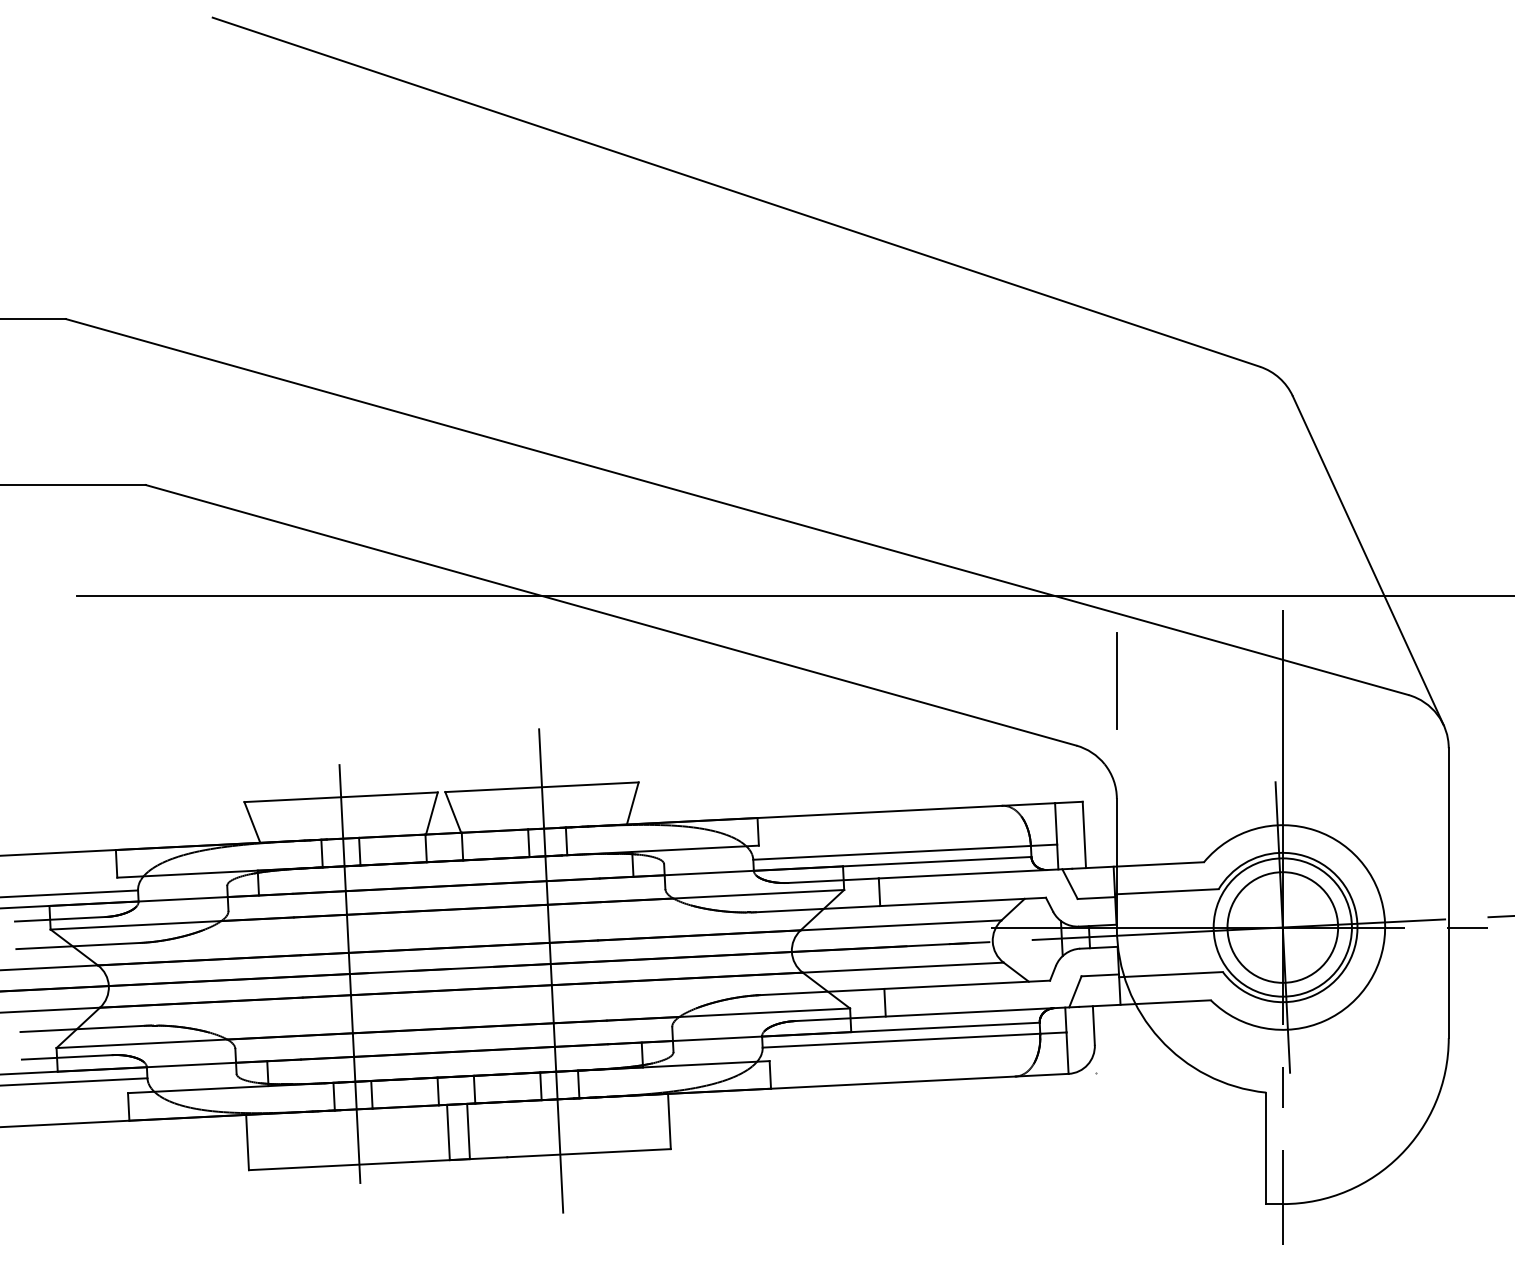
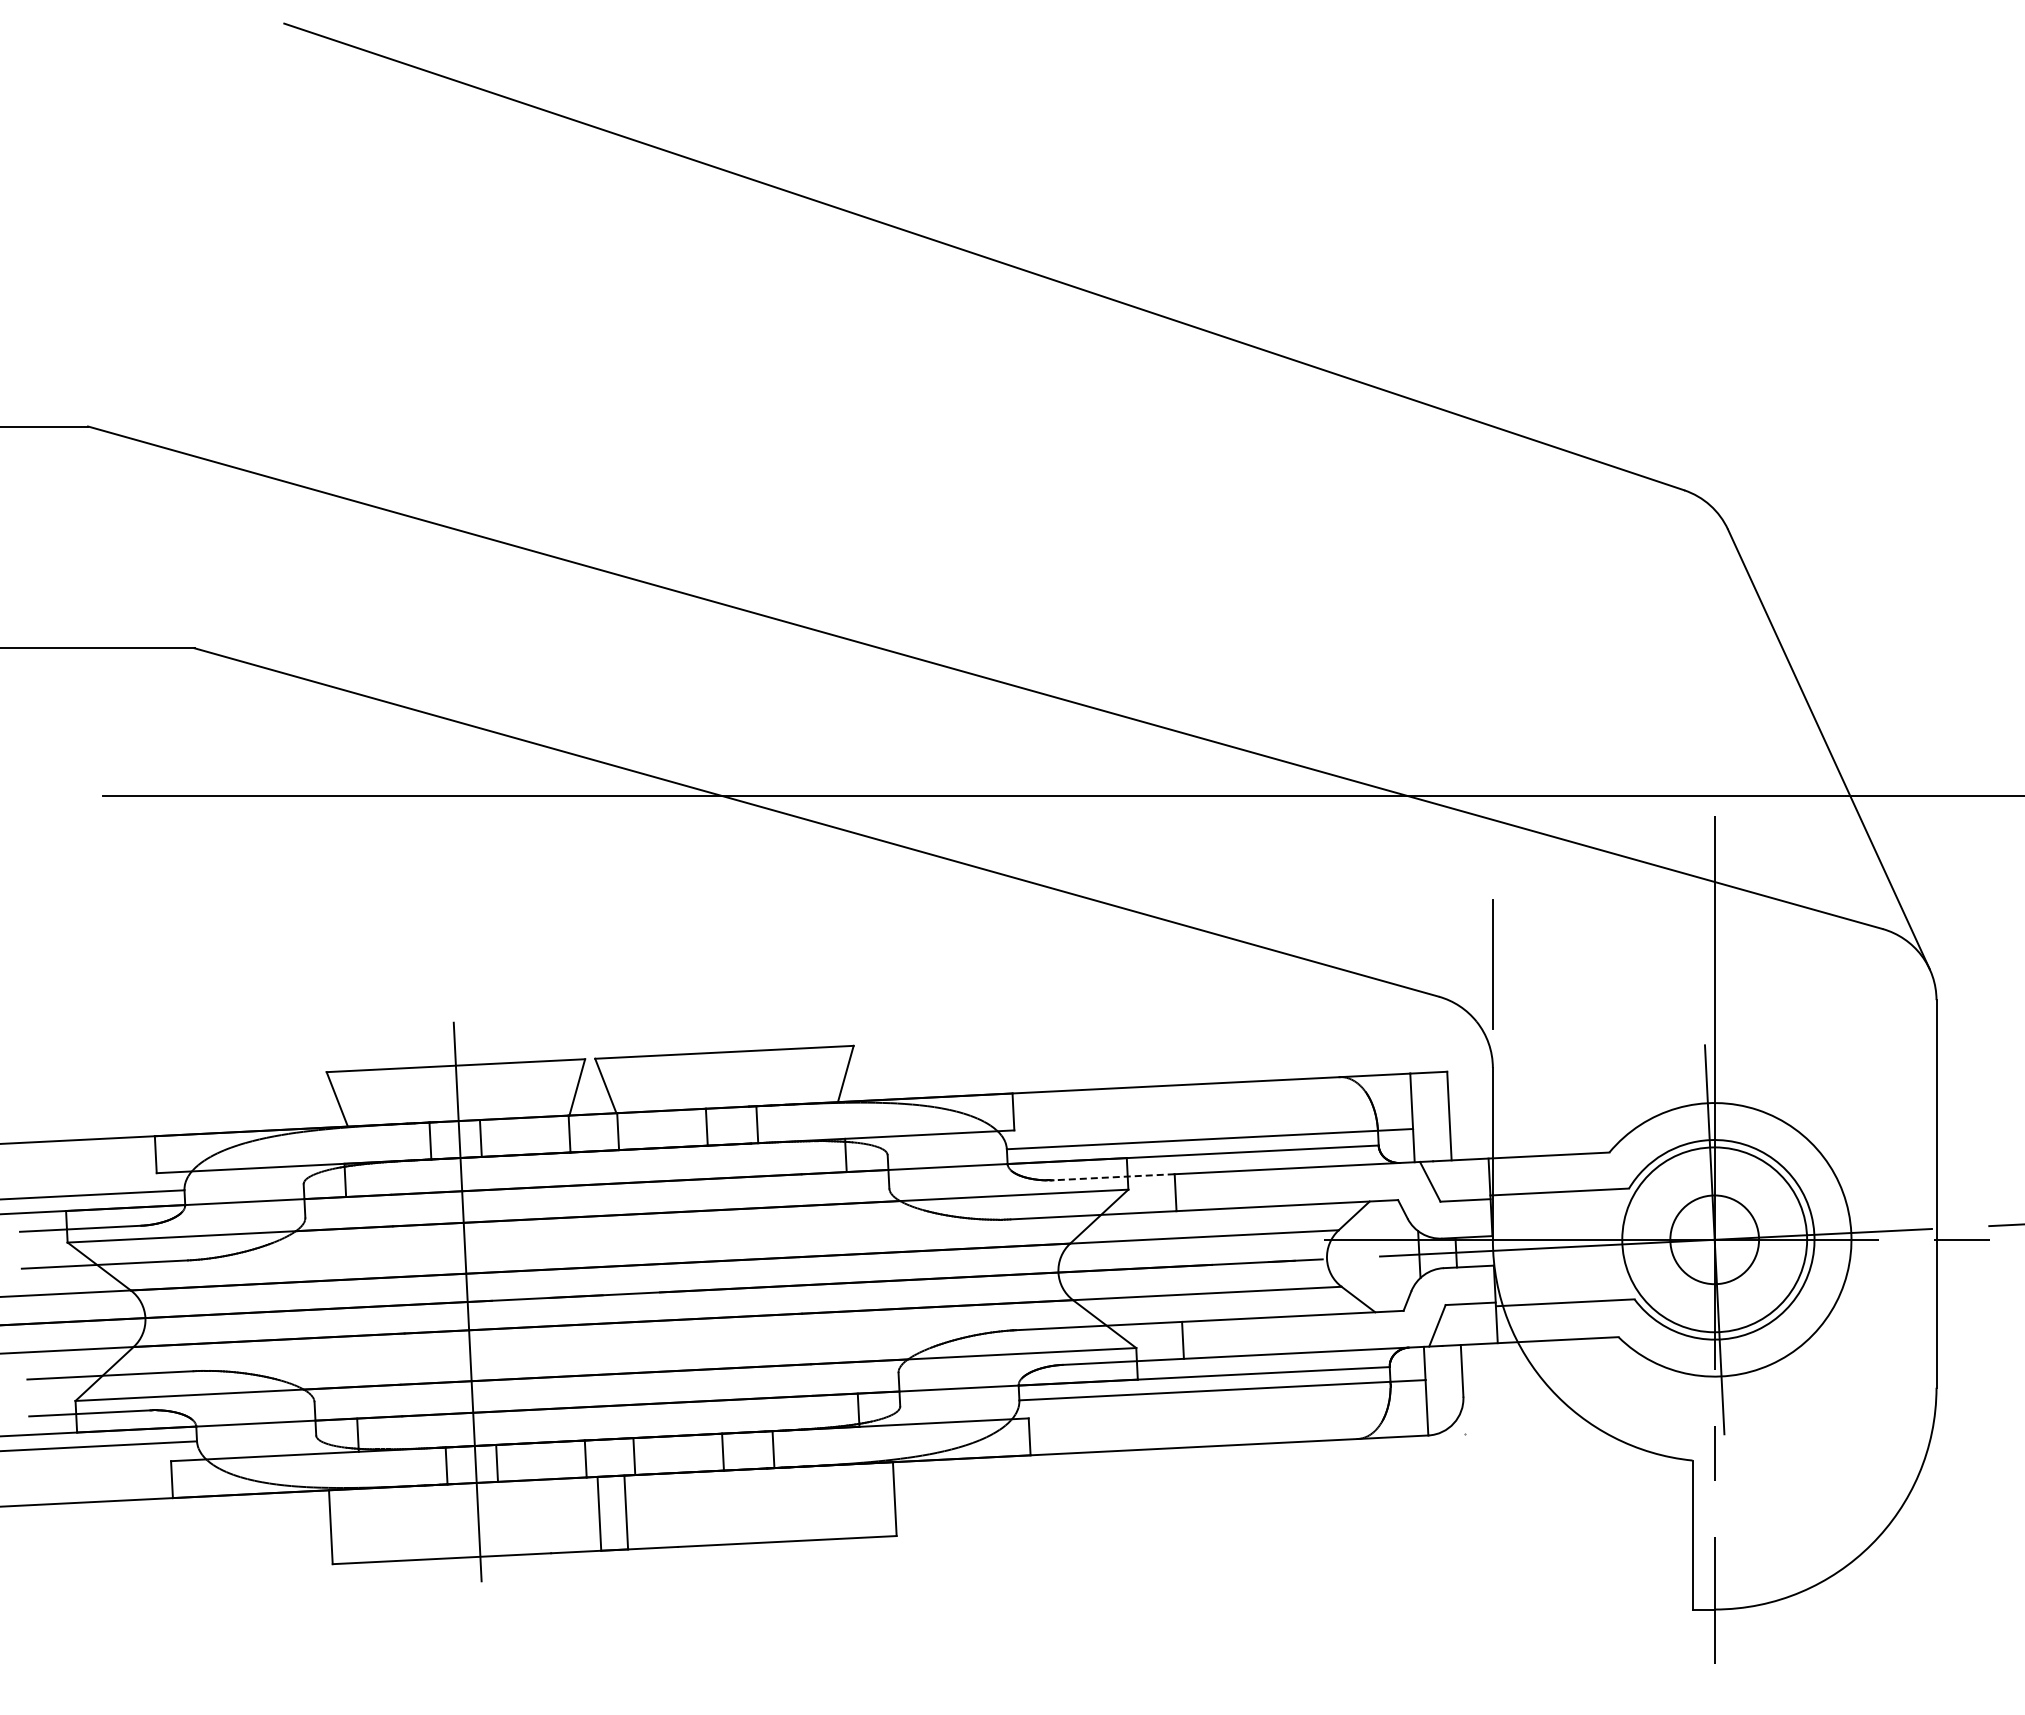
line: (1116, 681) -> (1492, 964), moved
line: (833, 880) -> (1114, 1177), solid -> dashed
circle: (1282, 927) -> (1714, 1239), size x0.6
line: (551, 970) -> (736, 1297), removed

